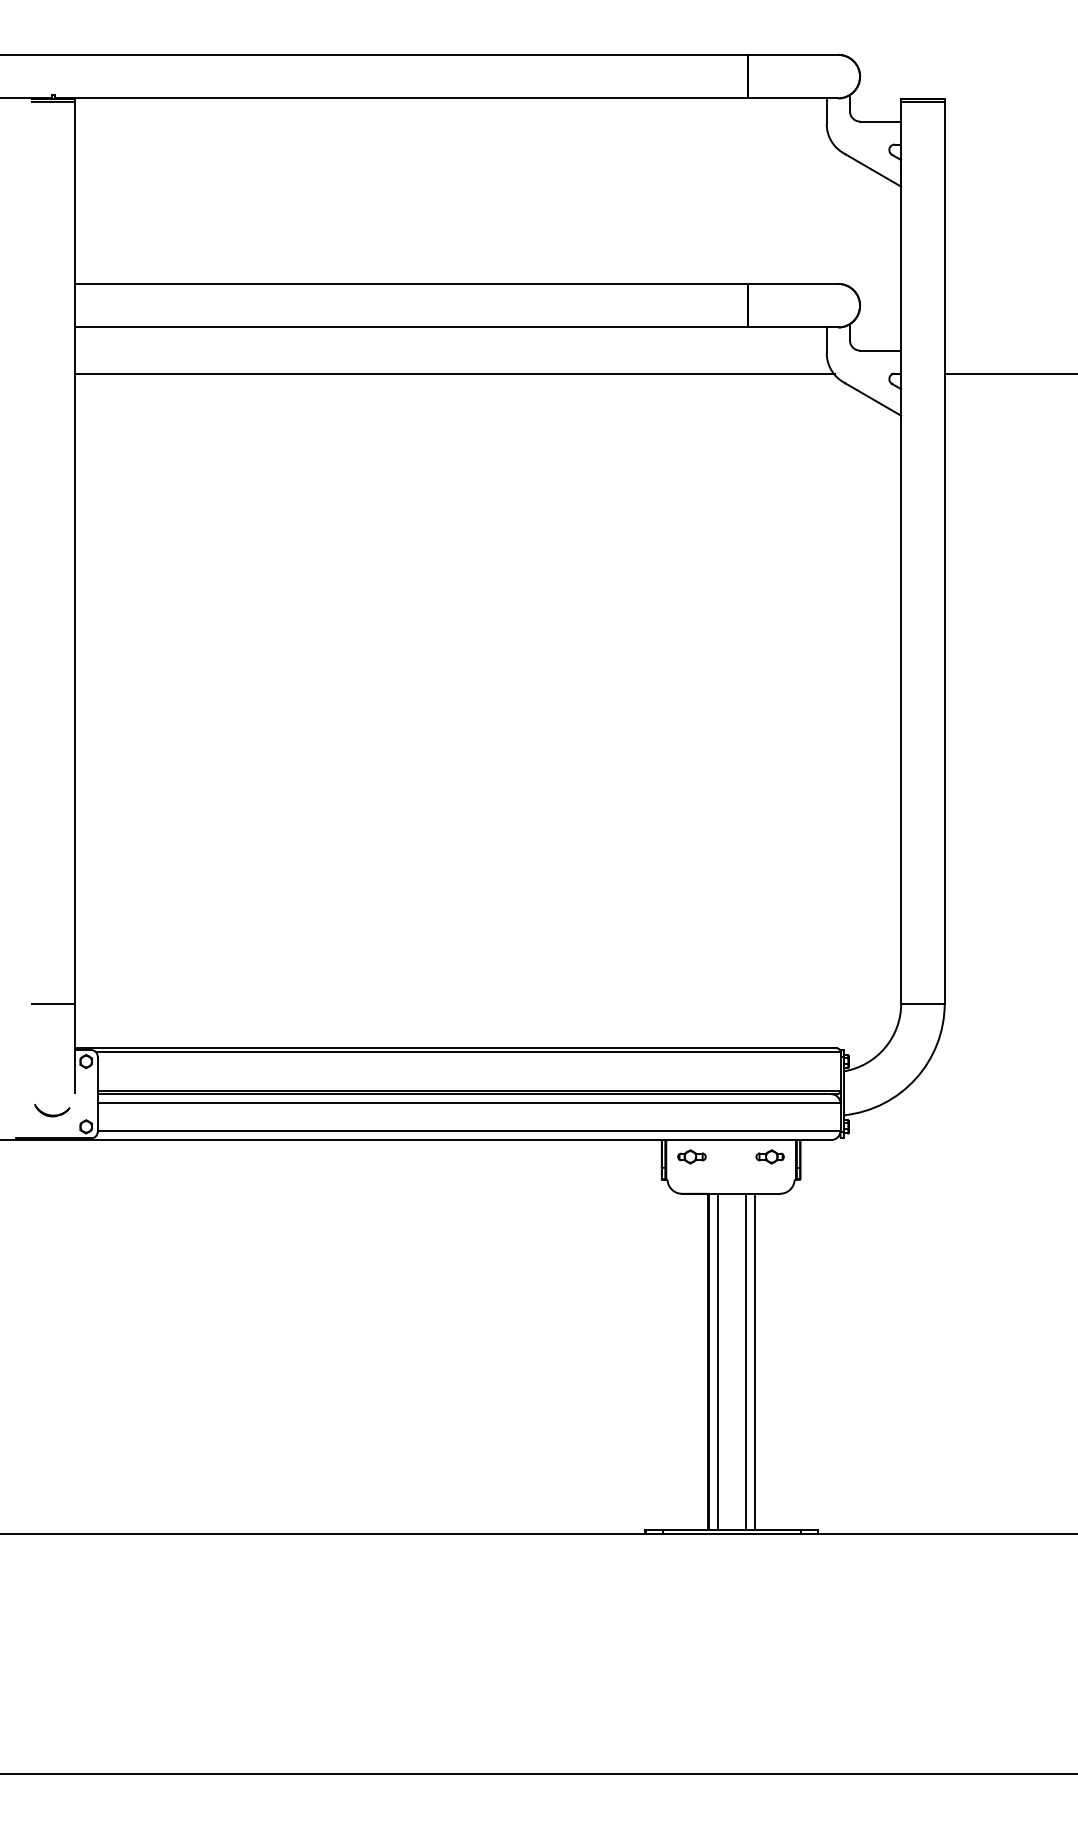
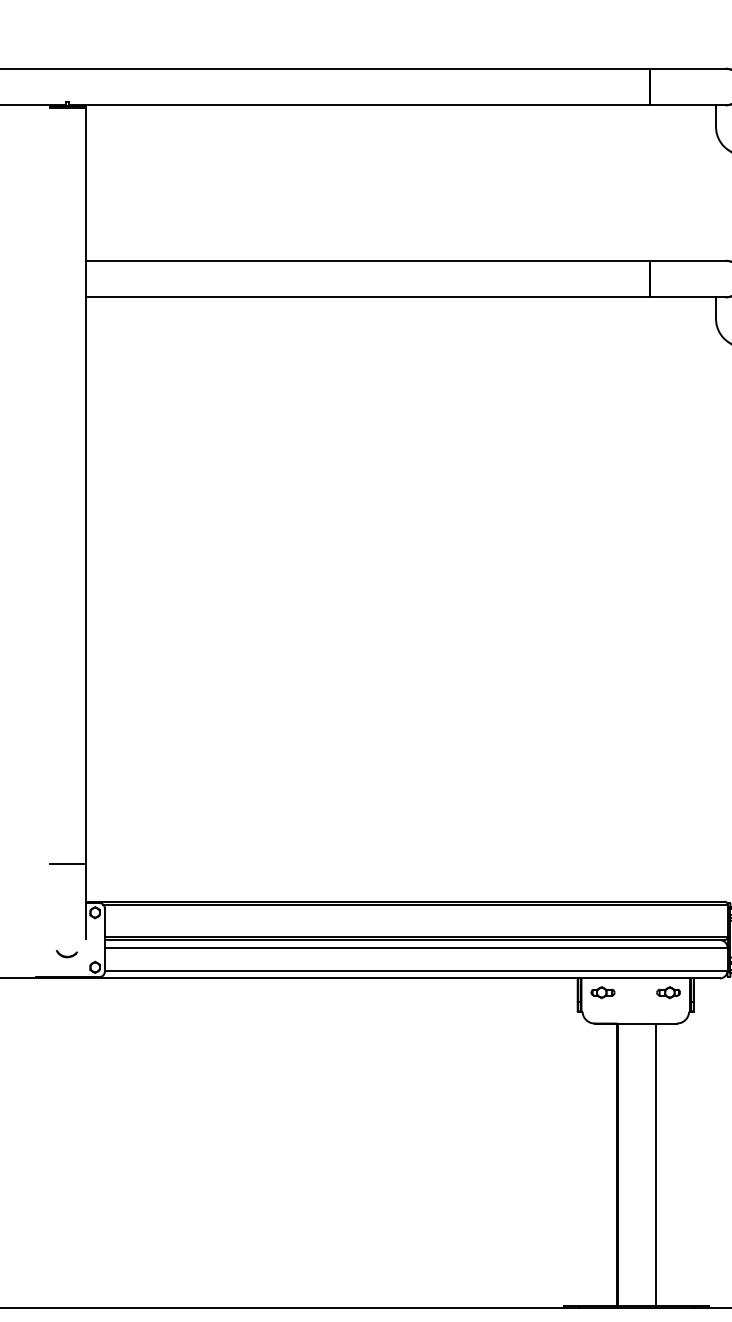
line: (454, 374) -> (403, 336), removed
part: (52, 1110) -> (66, 953), size x0.7
line: (718, 1361) -> (625, 1164), removed
line: (745, 1361) -> (647, 1164), removed

